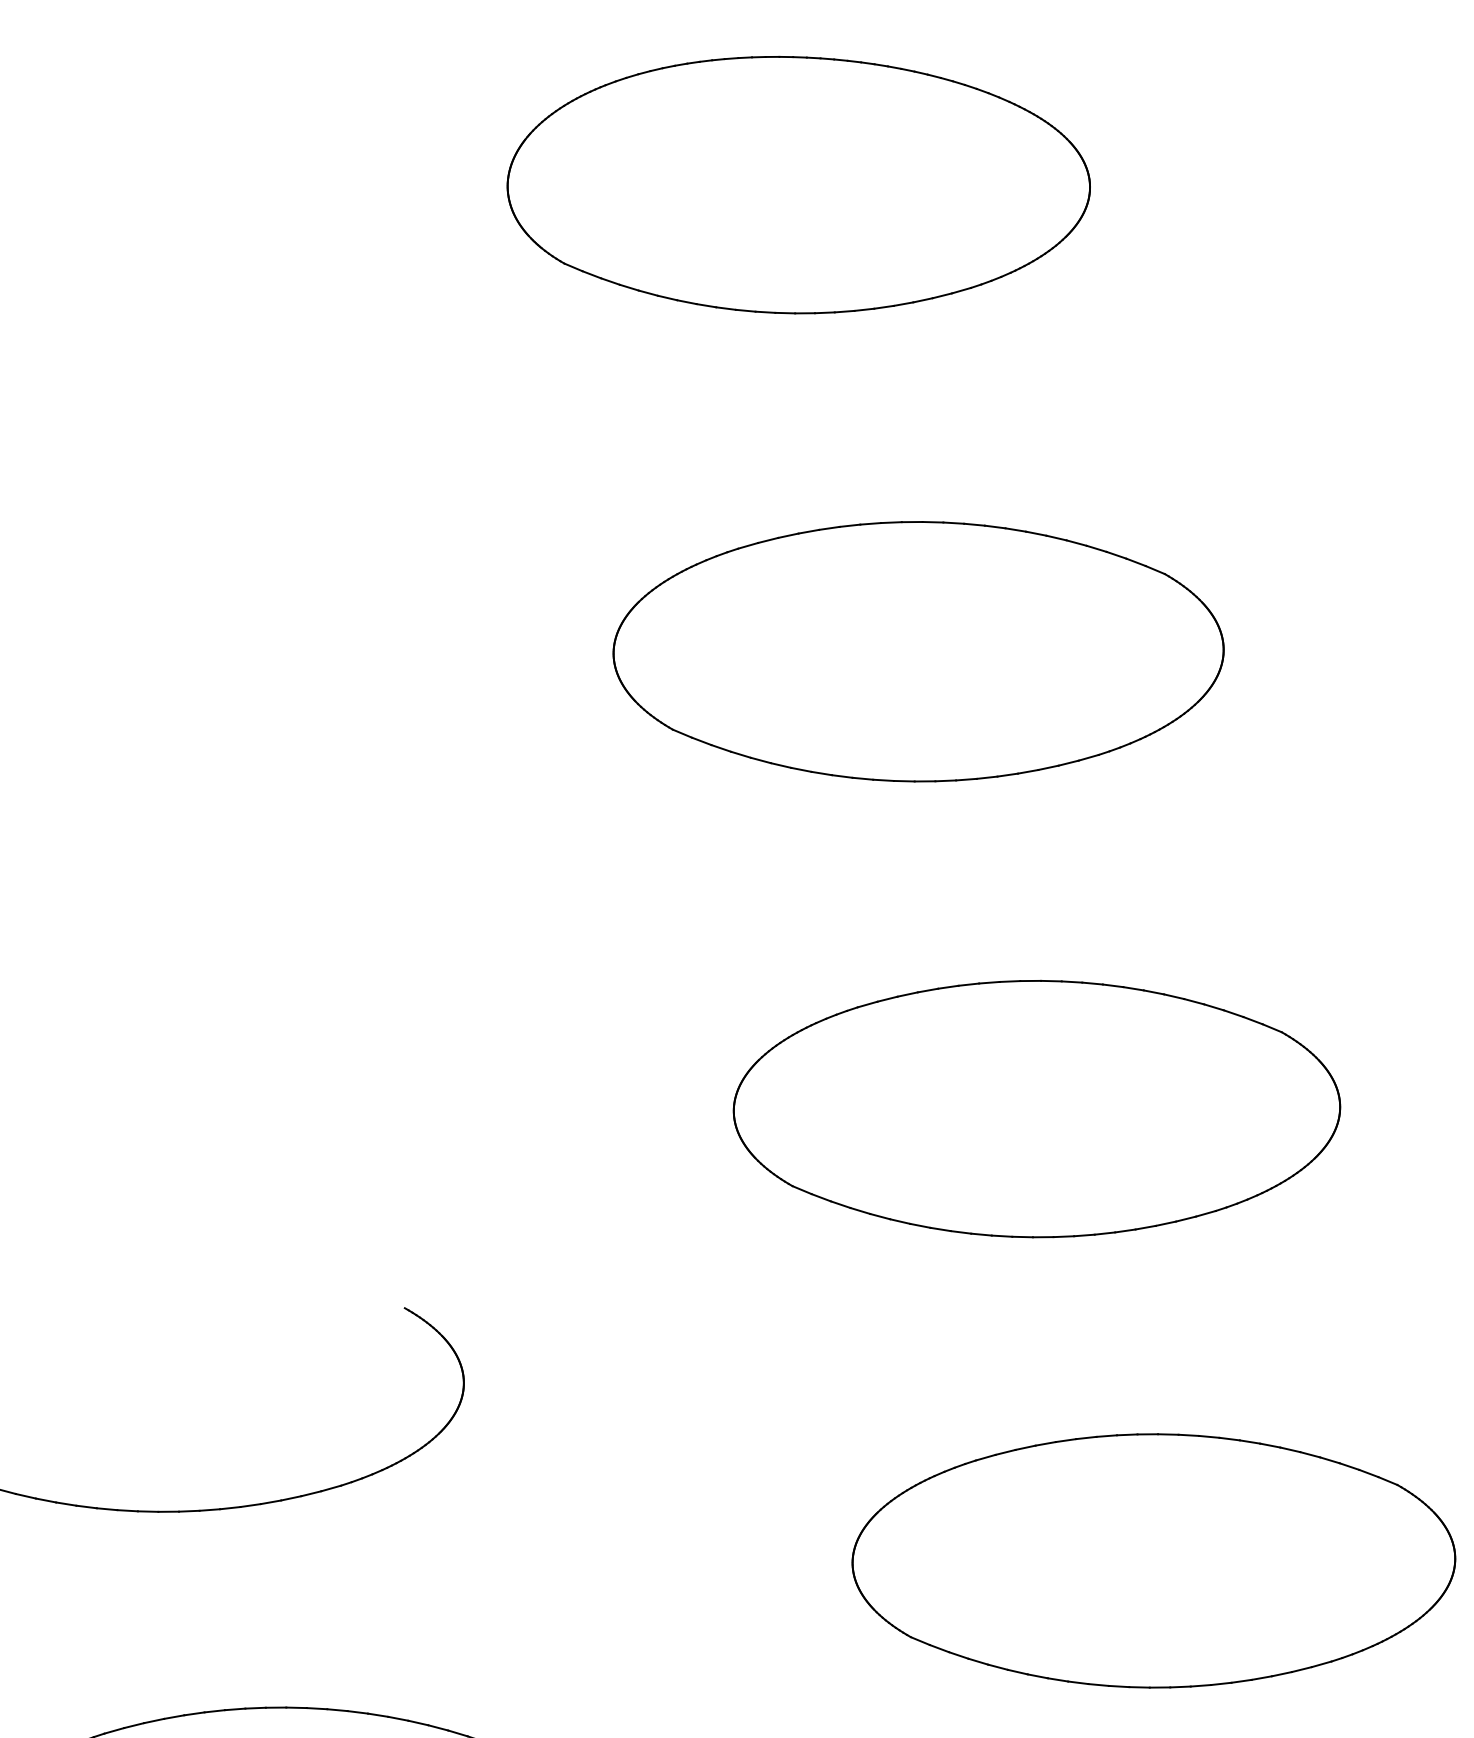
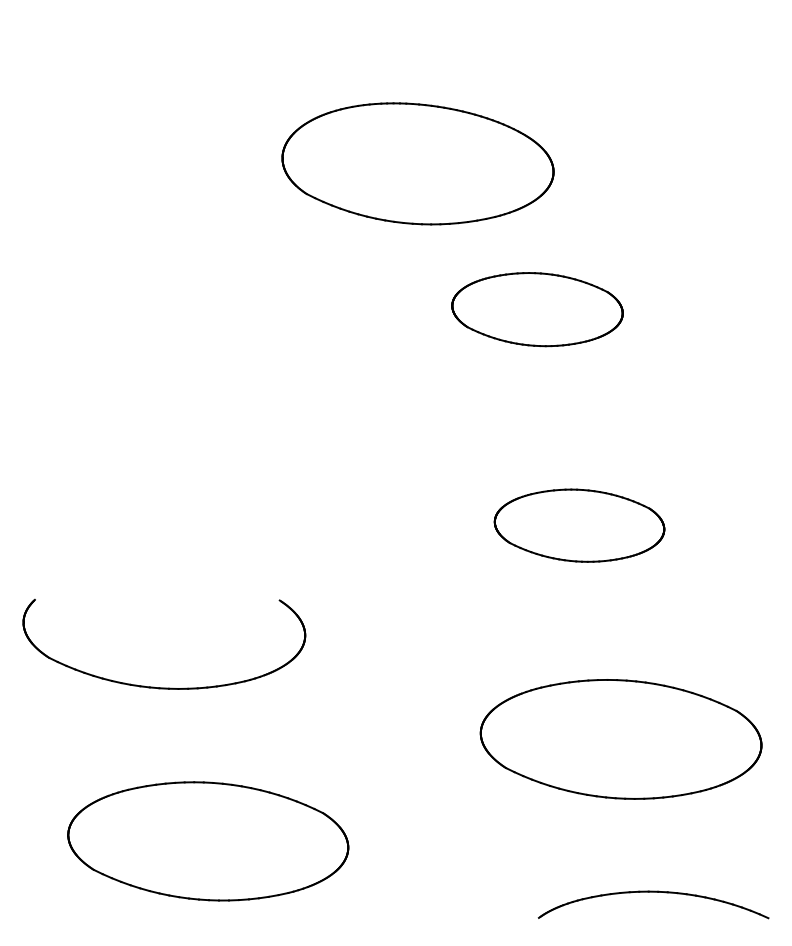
part: (797, 183) -> (417, 163), moved
part: (918, 651) -> (537, 309), size x0.6
part: (1036, 1108) -> (579, 525), size x0.6

